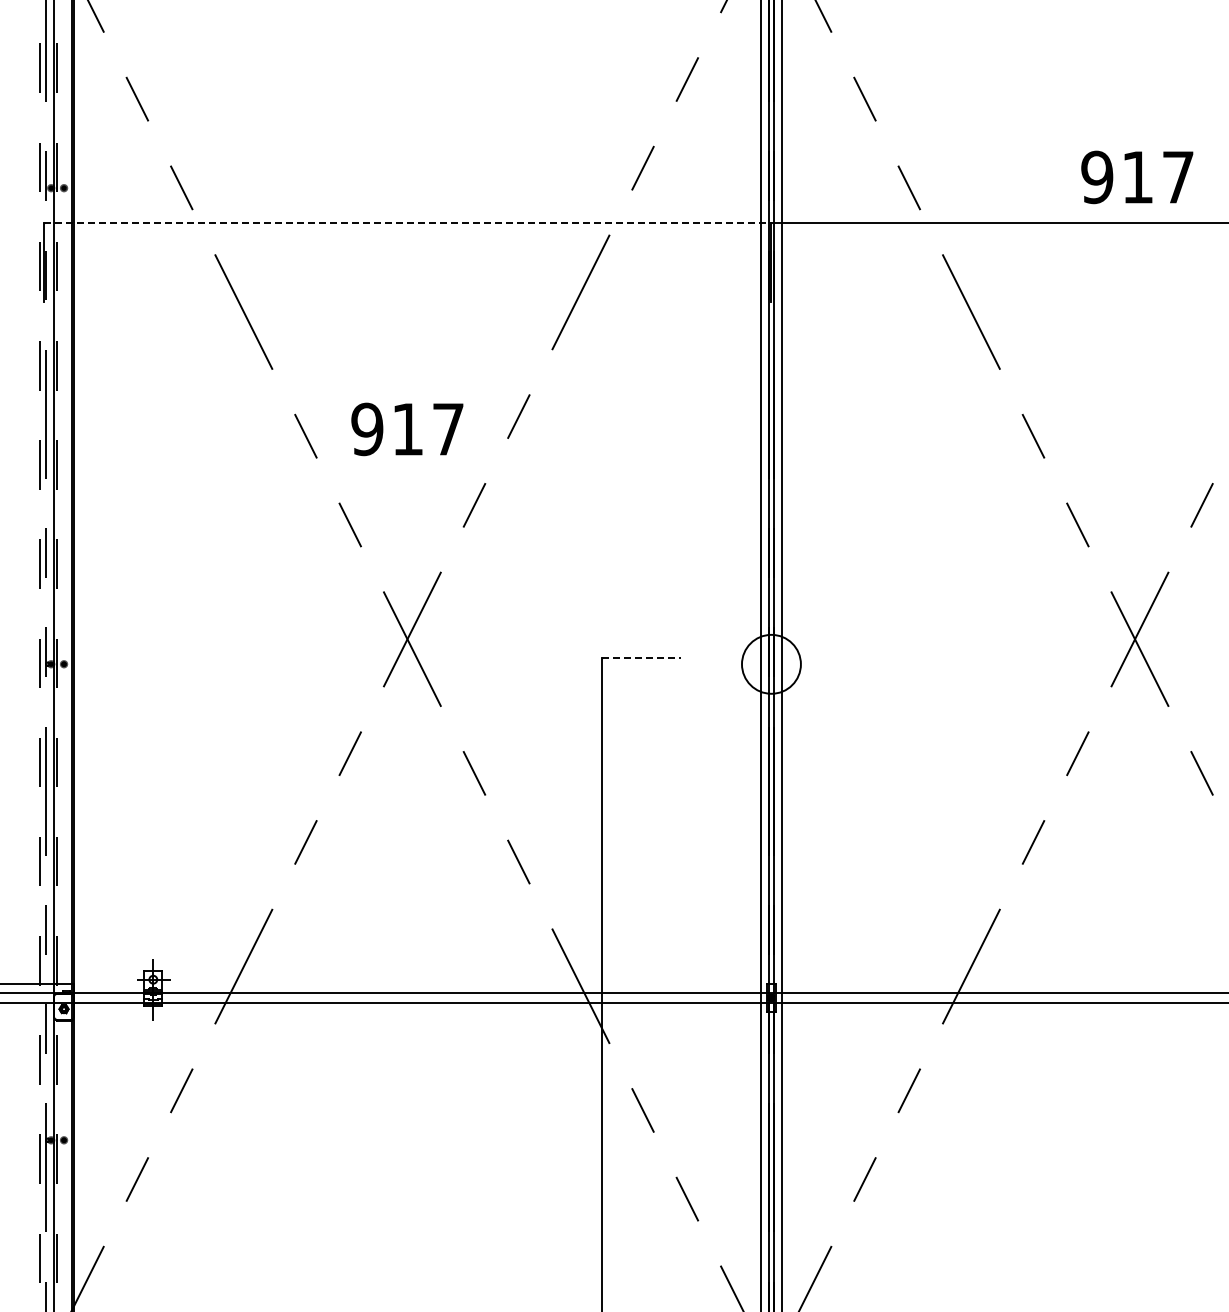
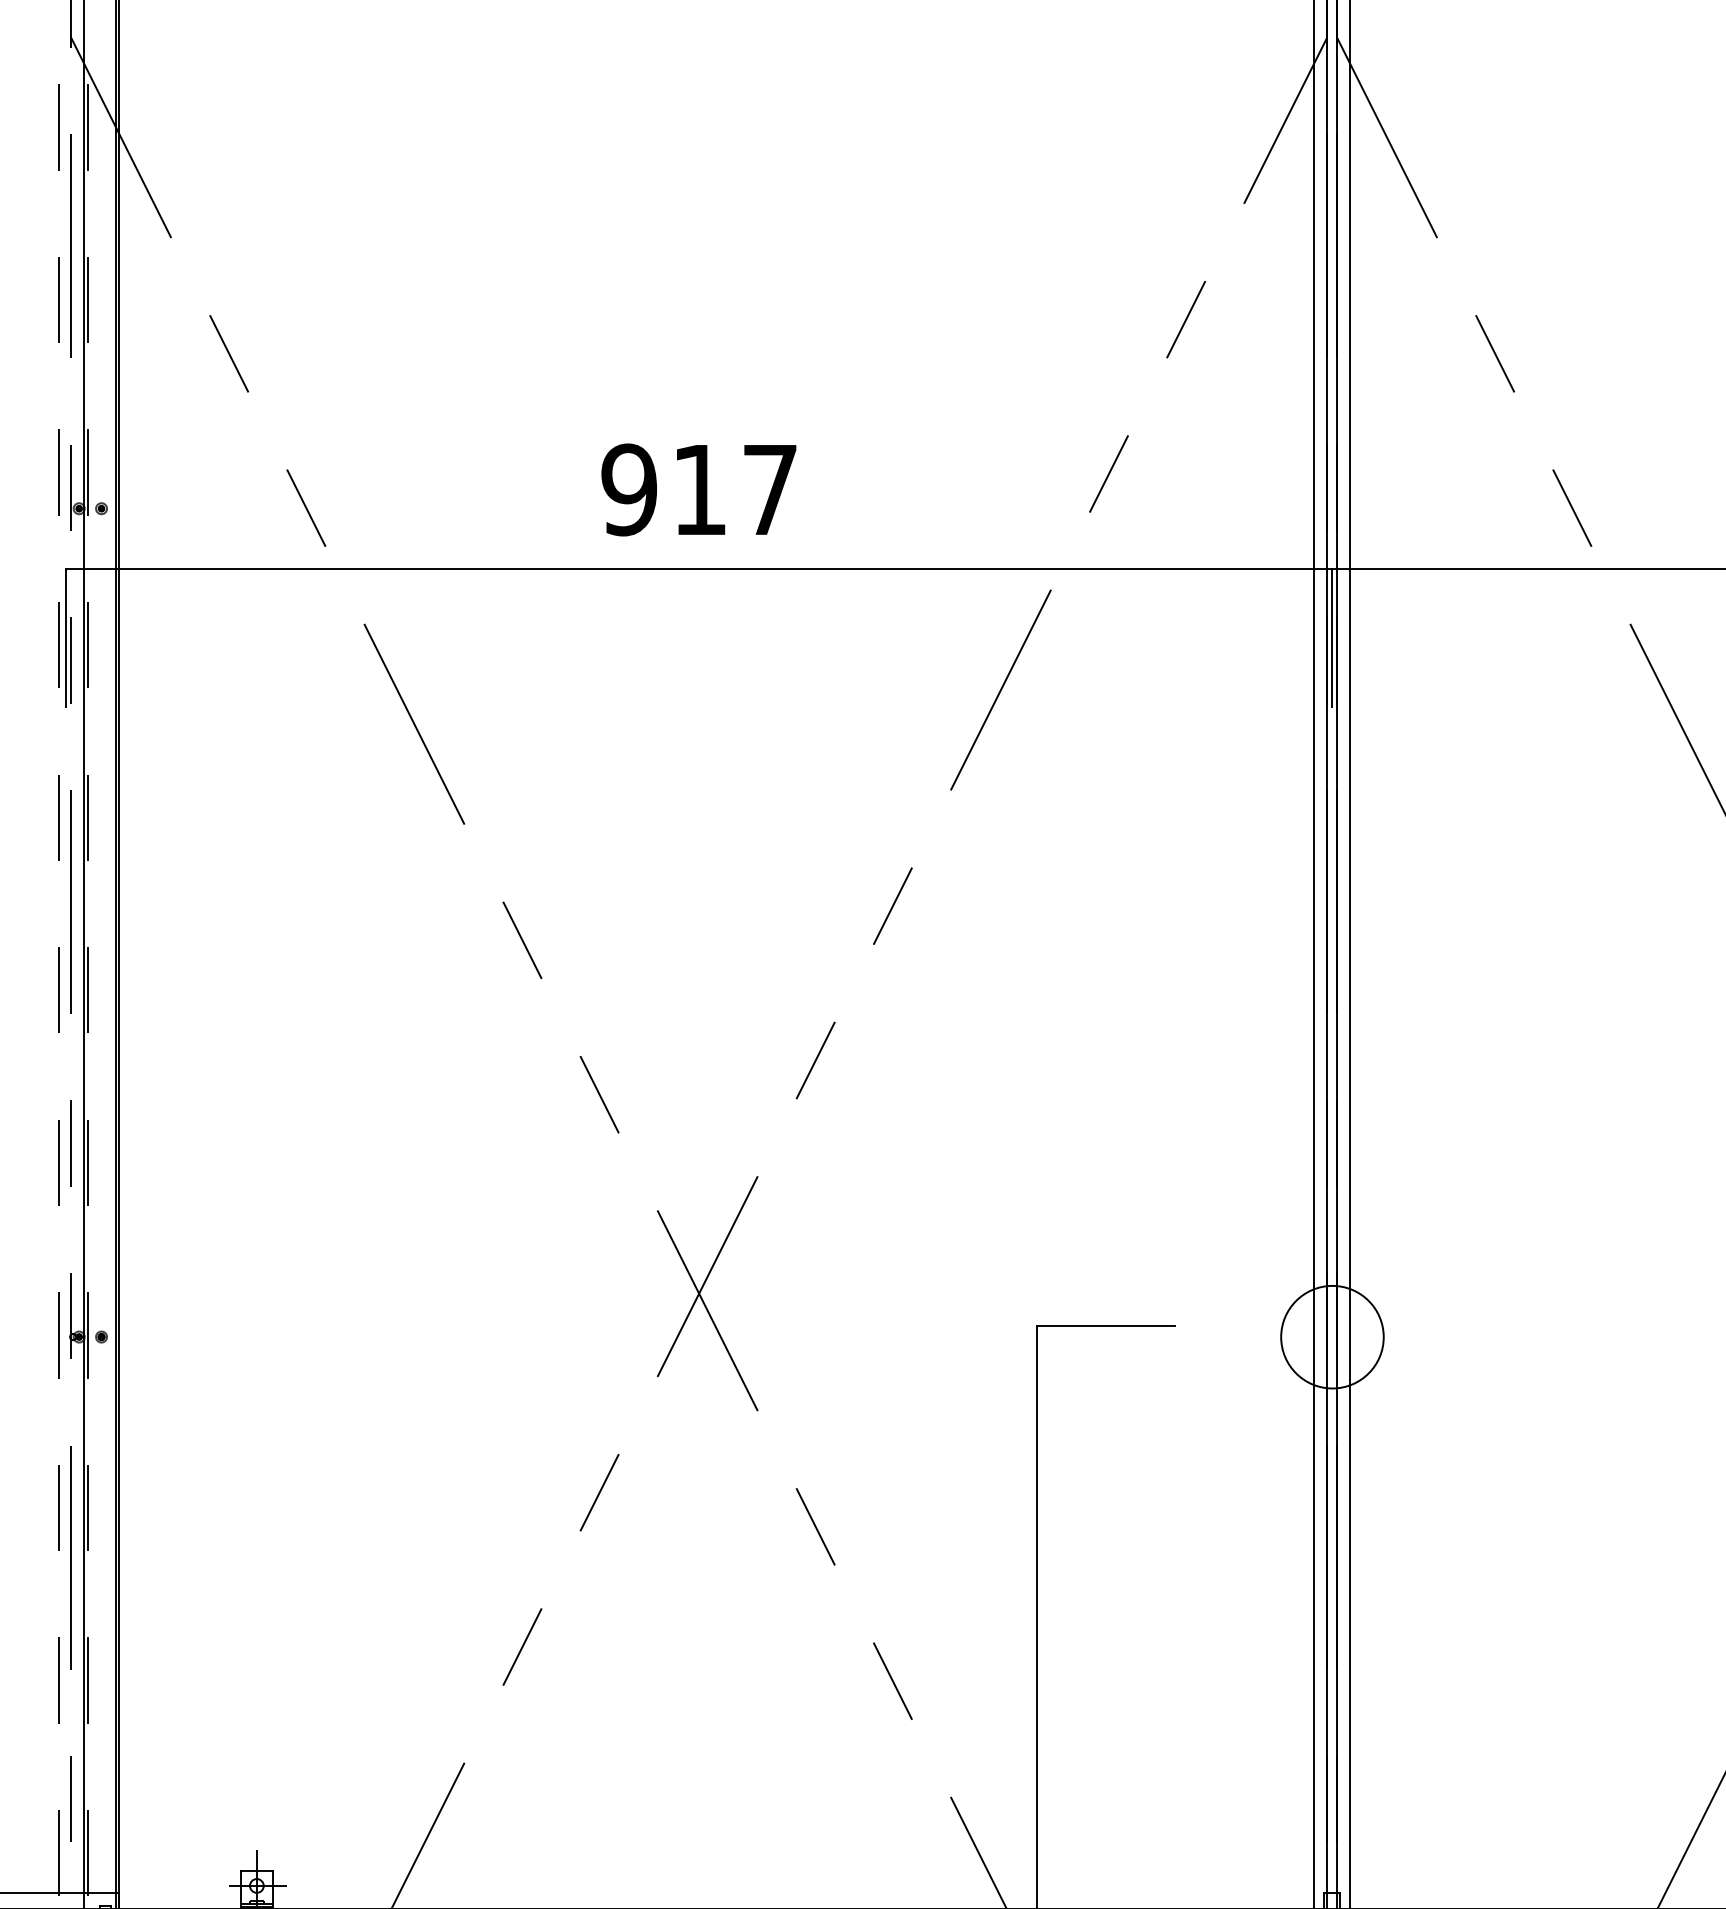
line: (407, 223) -> (699, 570), dashed -> solid
text: (407, 429) -> (699, 490), moved
line: (641, 657) -> (1106, 1325), dashed -> solid

